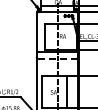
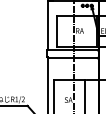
line: (57, 58) -> (73, 58), dashed -> solid

